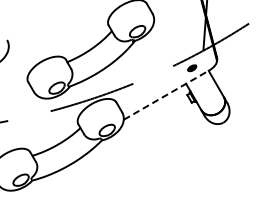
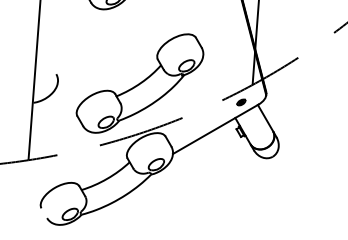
line: (167, 95) -> (216, 129), dashed -> solid

